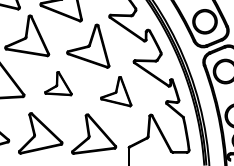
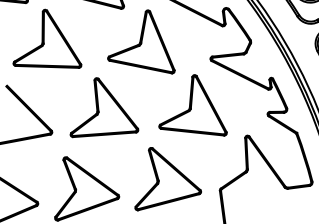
part: (58, 83) -> (101, 107), size x1.67
part: (115, 91) -> (188, 107), size x1.43

